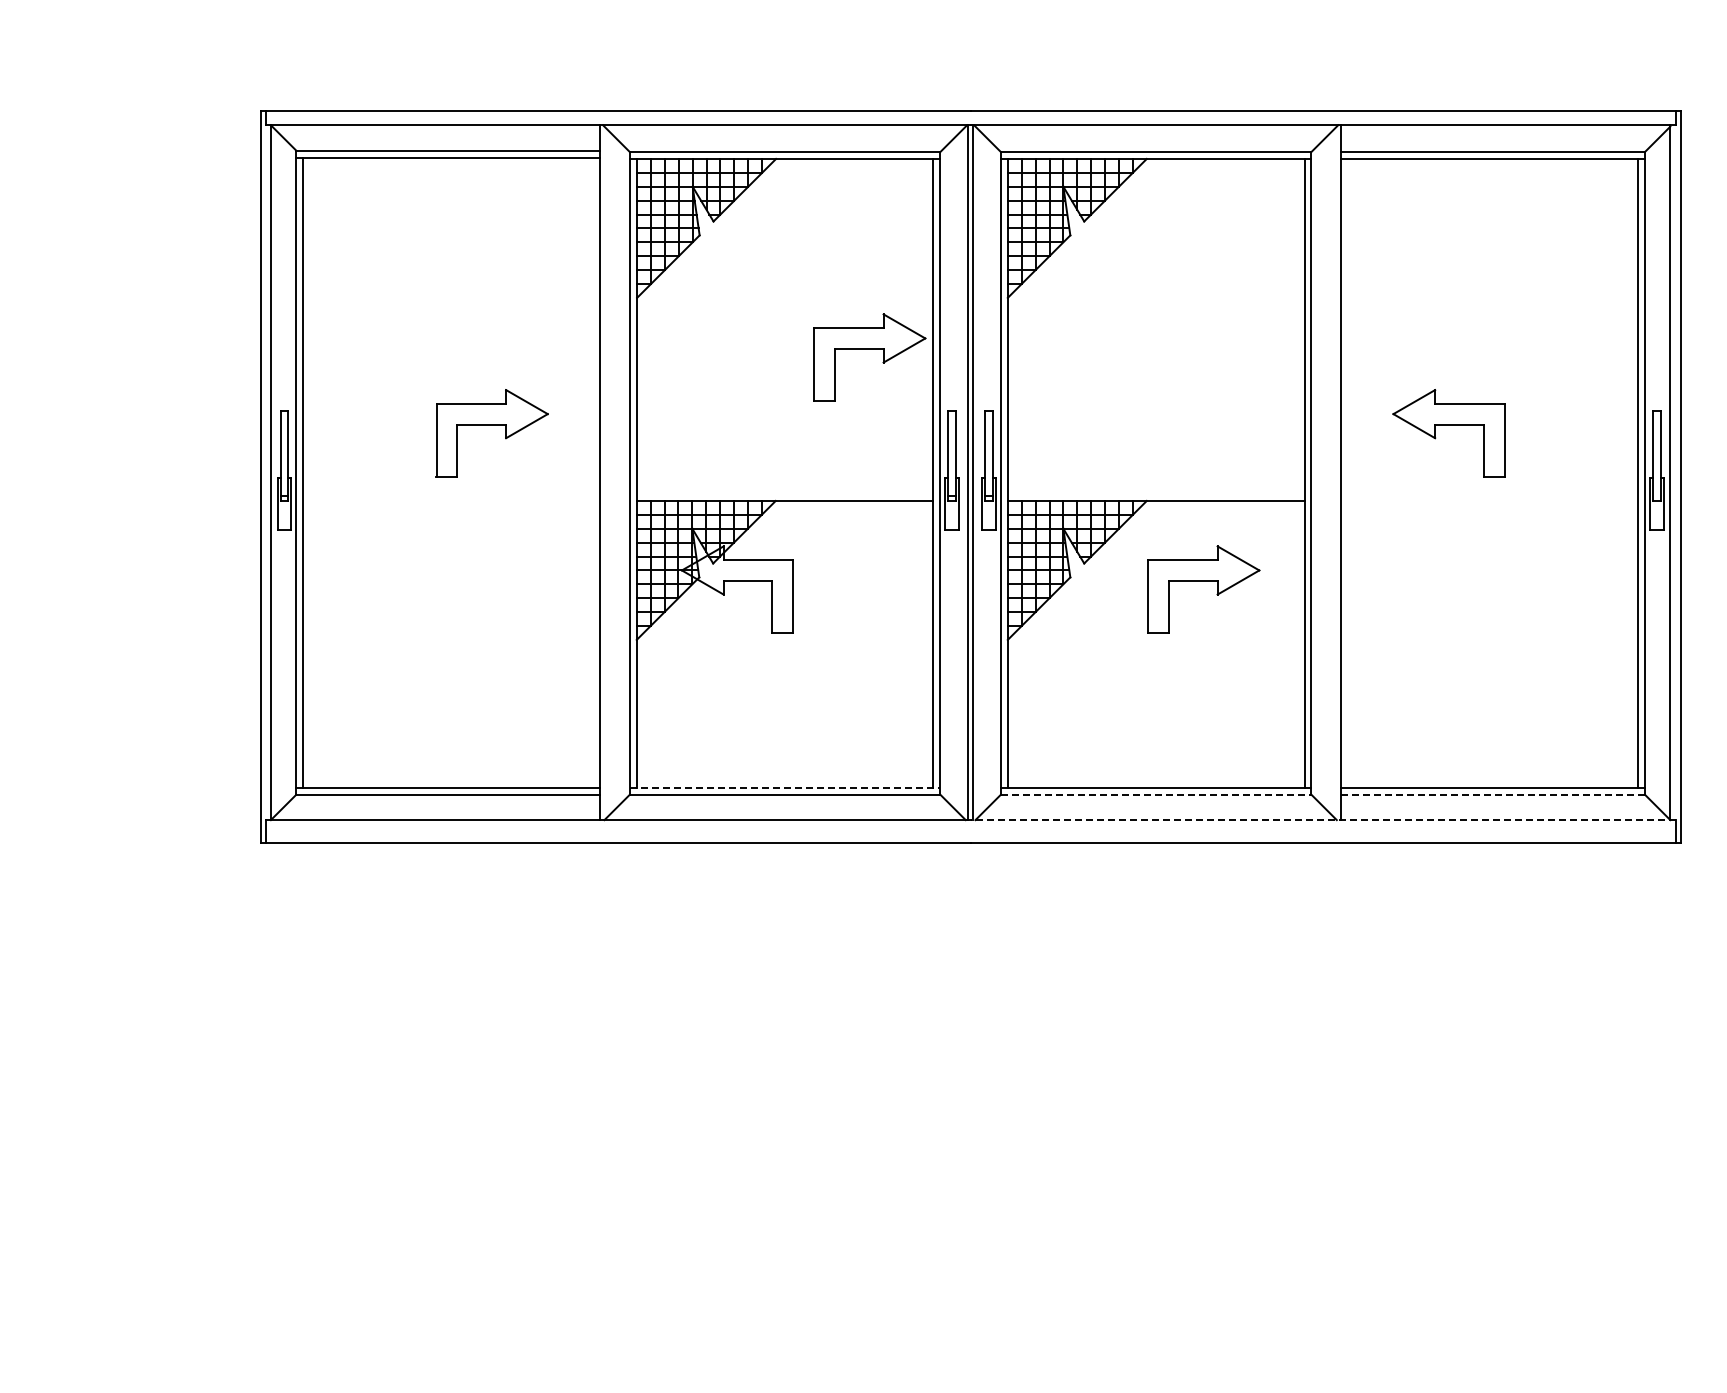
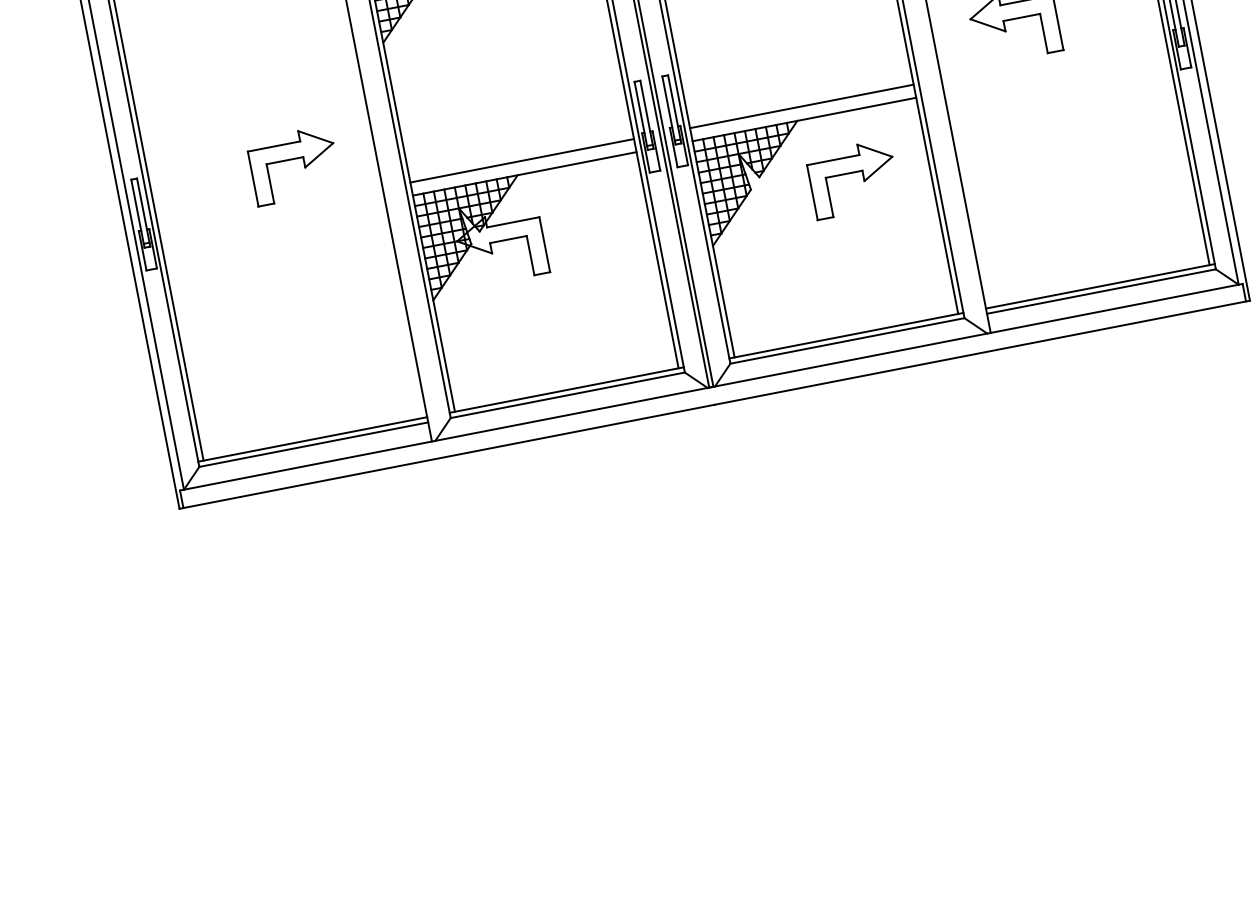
part: (869, 349) -> (566, 47), removed
line: (784, 483) -> (521, 160), added
line: (1155, 483) -> (801, 106), added
line: (785, 787) -> (567, 389), dashed -> solid
line: (1156, 794) -> (847, 340), dashed -> solid
line: (1493, 794) -> (1101, 291), dashed -> solid
line: (1322, 820) -> (976, 335), dashed -> solid

